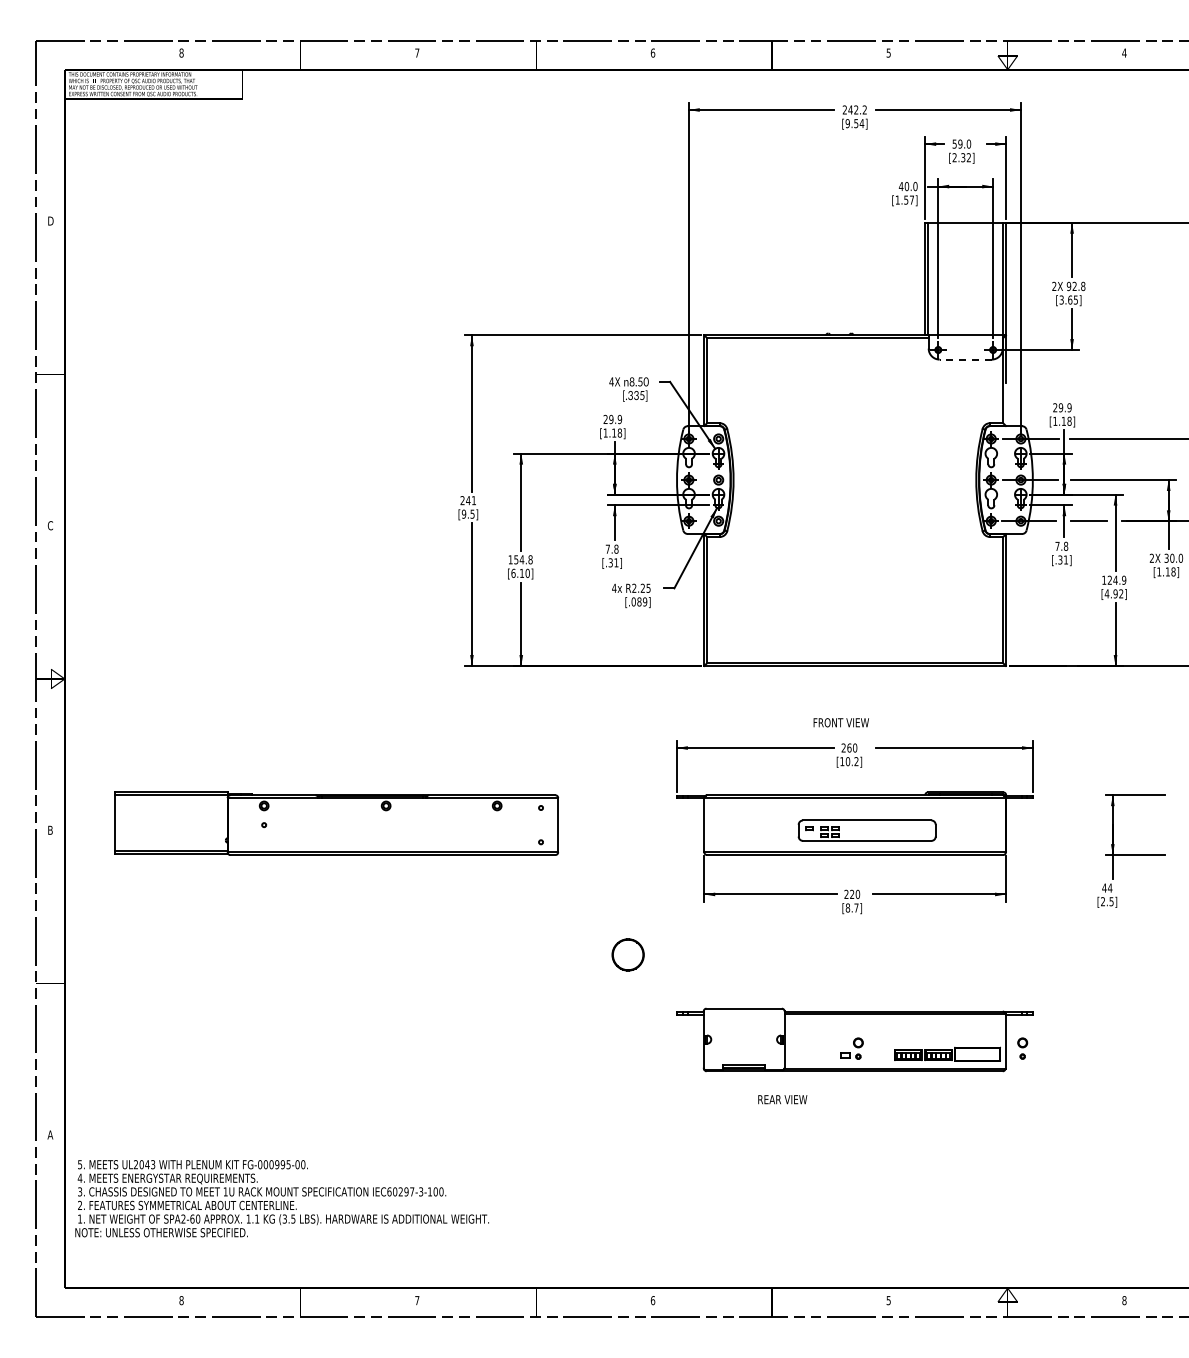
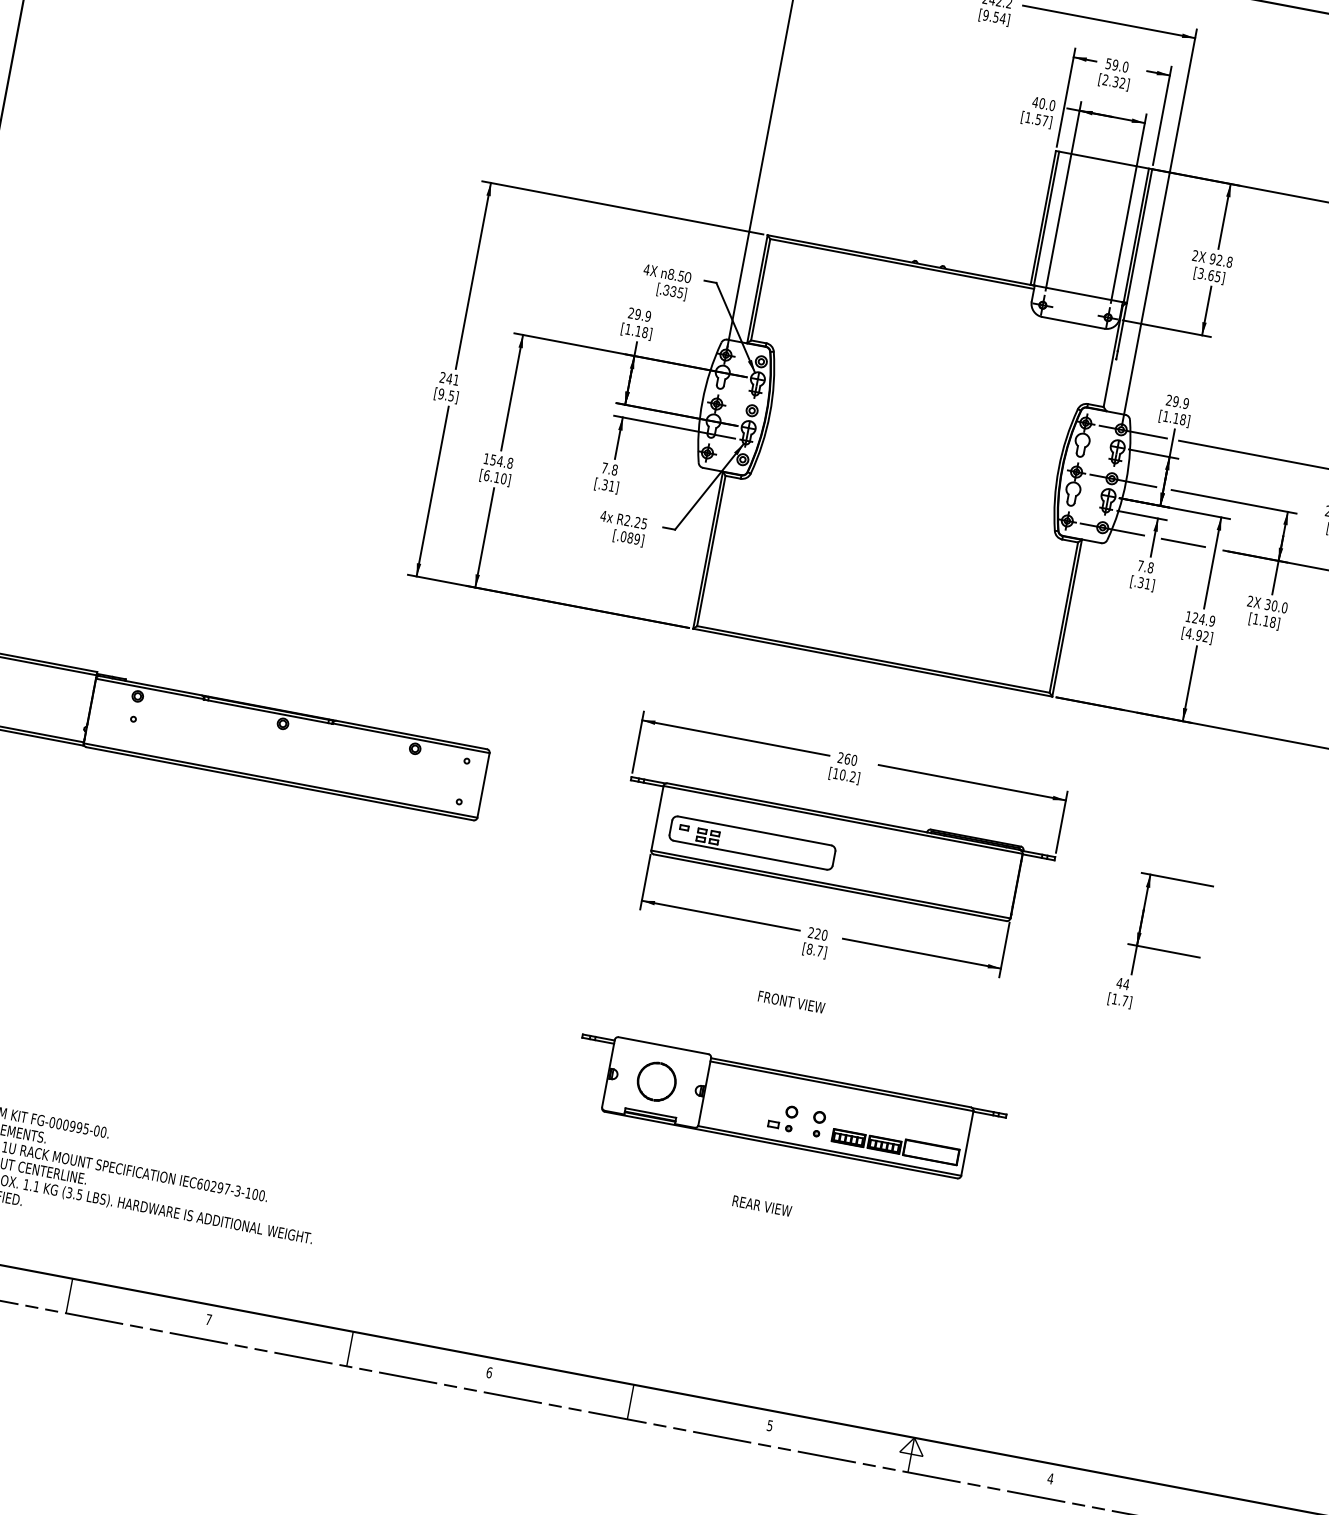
line: (965, 359) -> (1073, 322), dashed -> solid
text: (840, 722) -> (790, 1001), moved
part: (866, 830) -> (751, 842), moved
text: (1107, 901) -> (1120, 999), [2.5] -> [1.7]
part: (627, 954) -> (656, 1081), moved
part: (1022, 1048) -> (818, 1124), moved
text: (782, 1099) -> (761, 1205), moved
text: (1124, 1300) -> (1050, 1478), 8 -> 4

